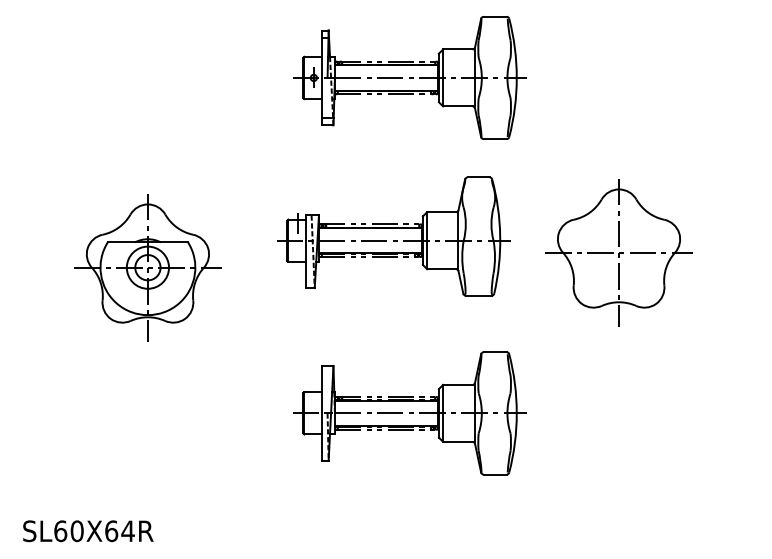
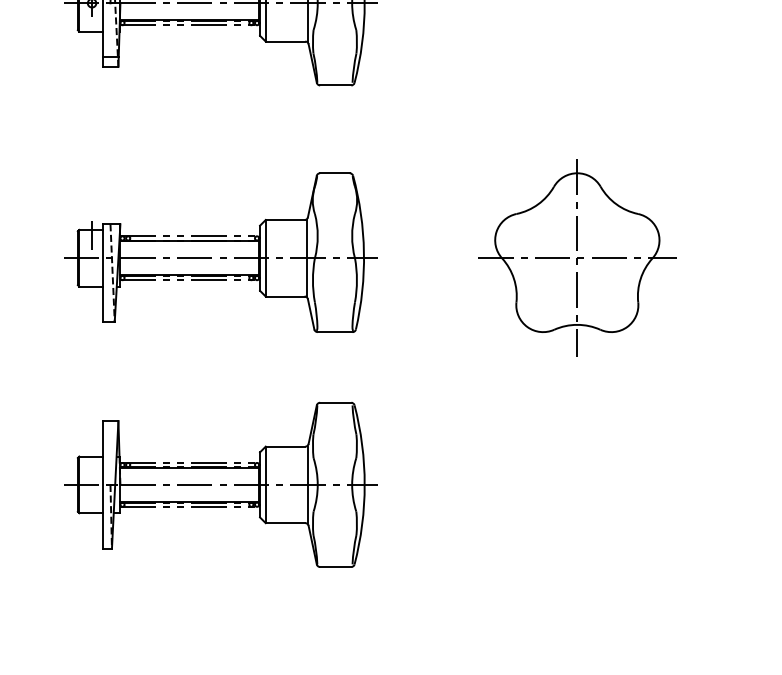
part: (393, 236) -> (220, 252), moved
part: (618, 252) -> (576, 257), moved
part: (409, 413) -> (220, 485), moved

